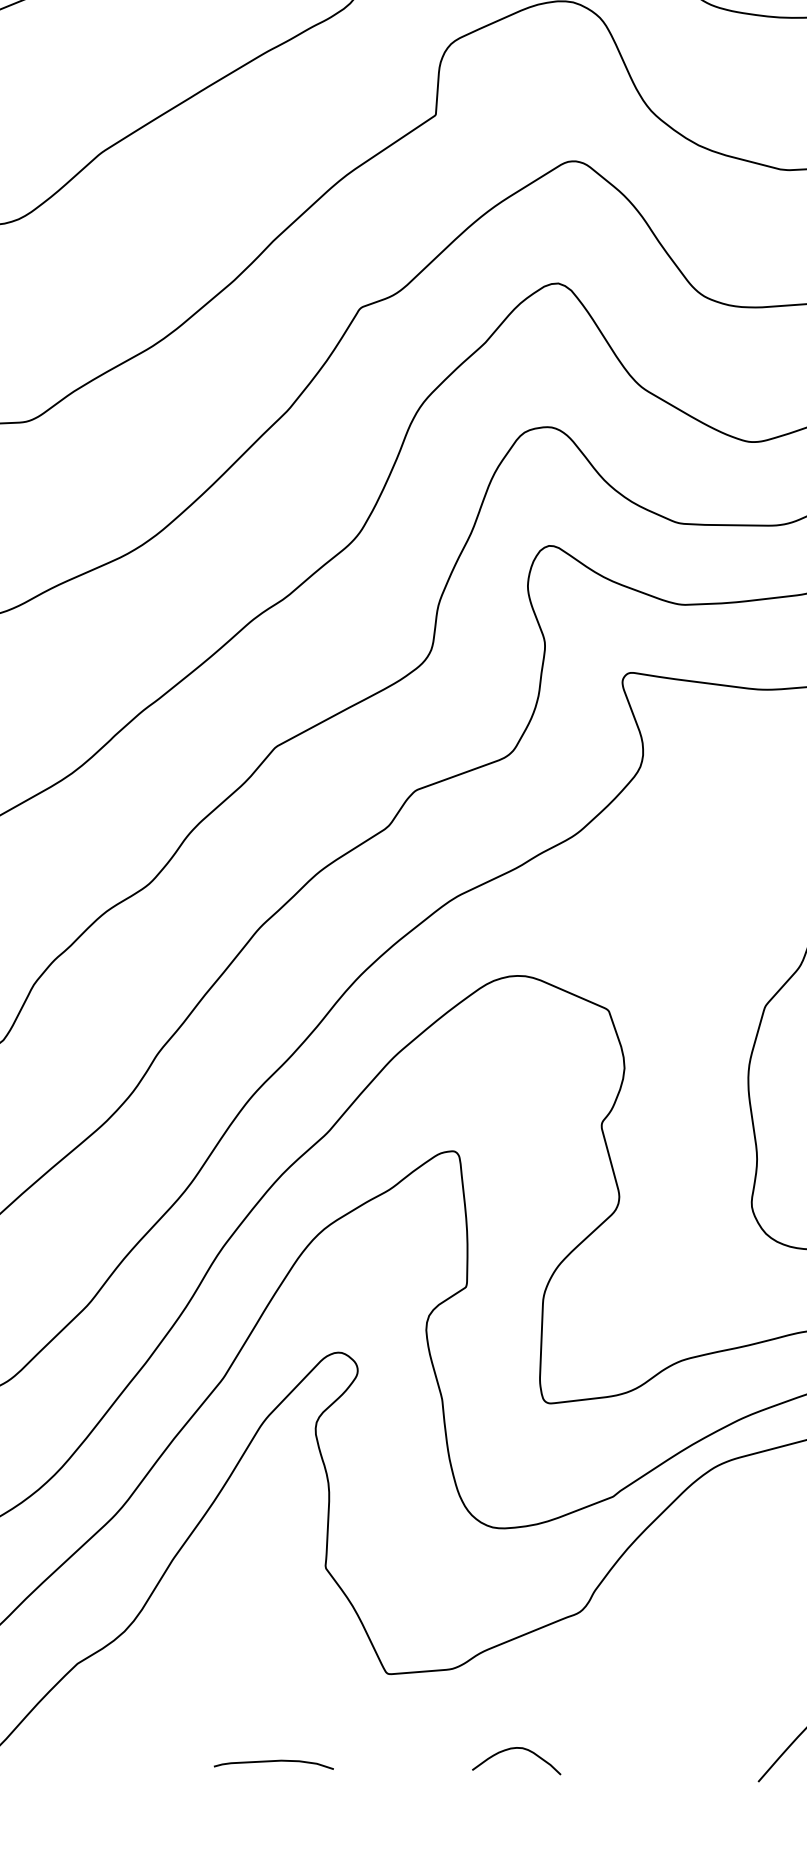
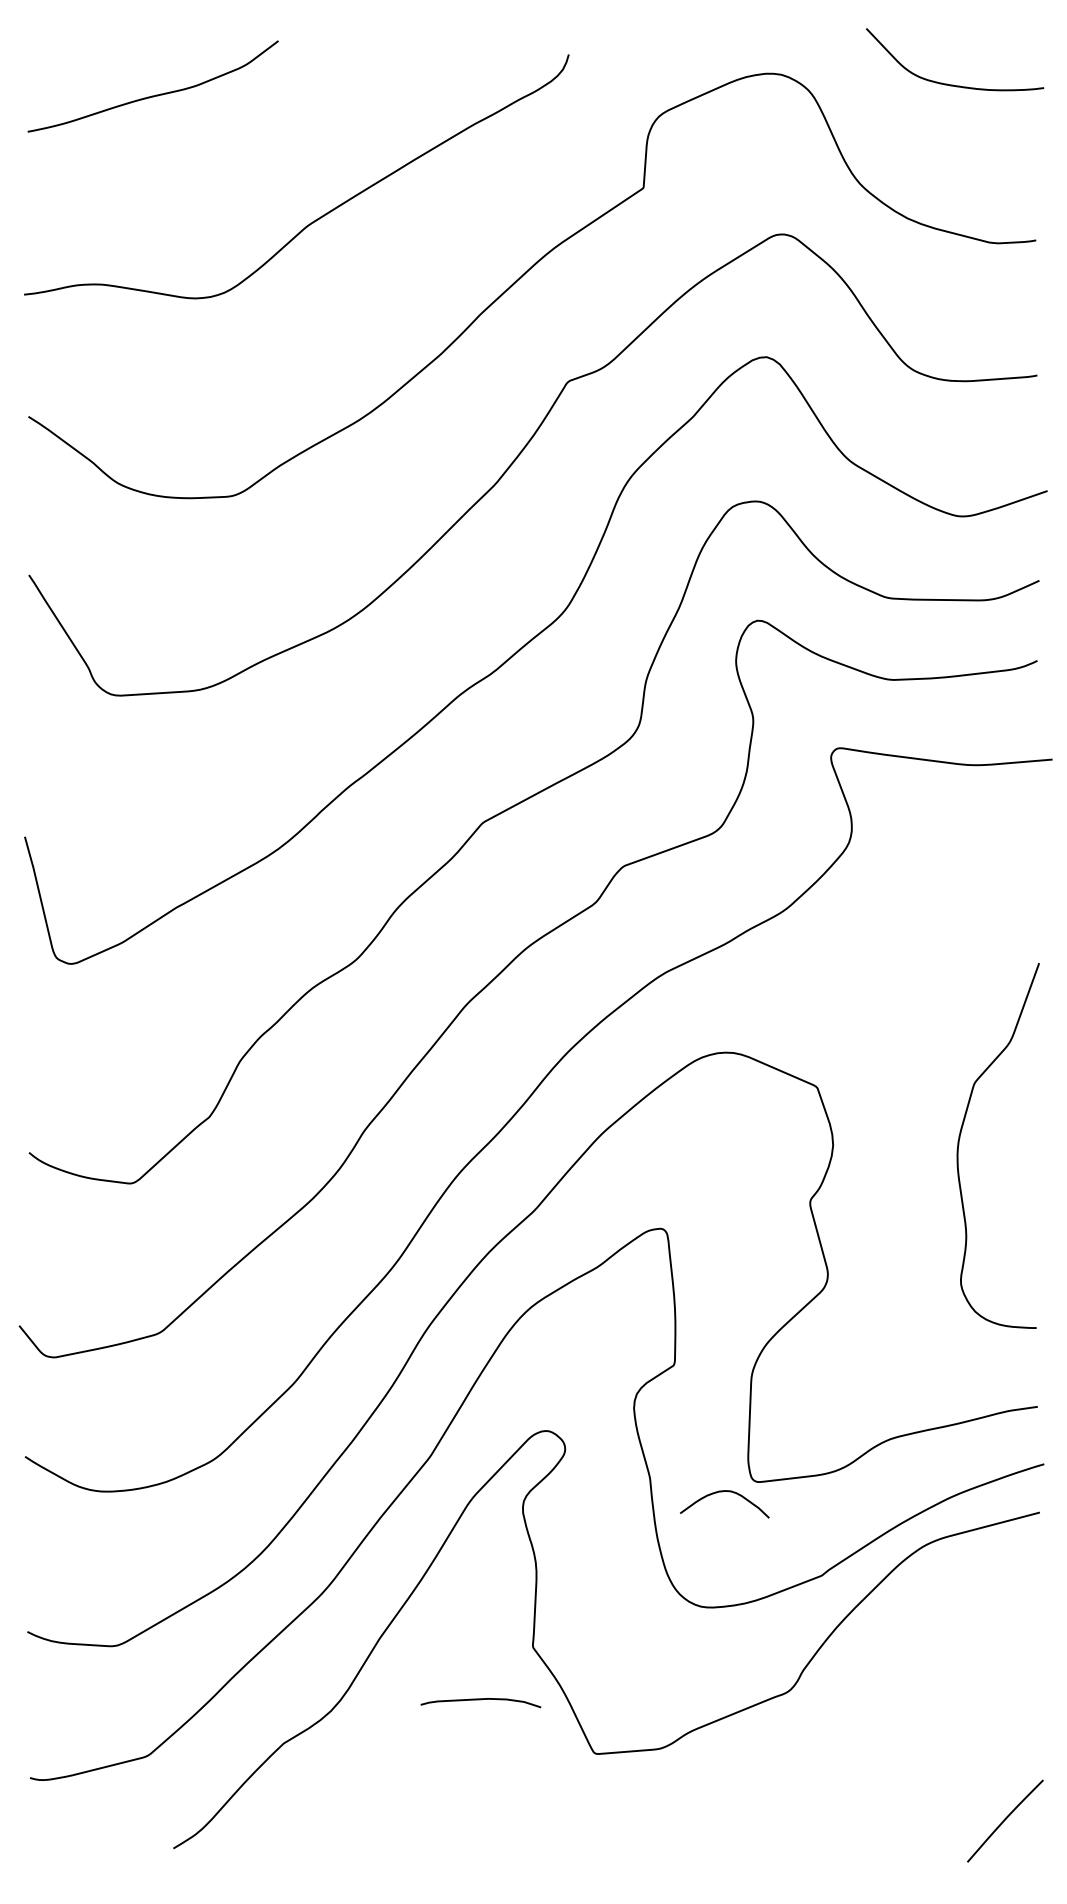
curve: (515, 1749) -> (723, 1492), moved
curve: (273, 1762) -> (480, 1700), moved

